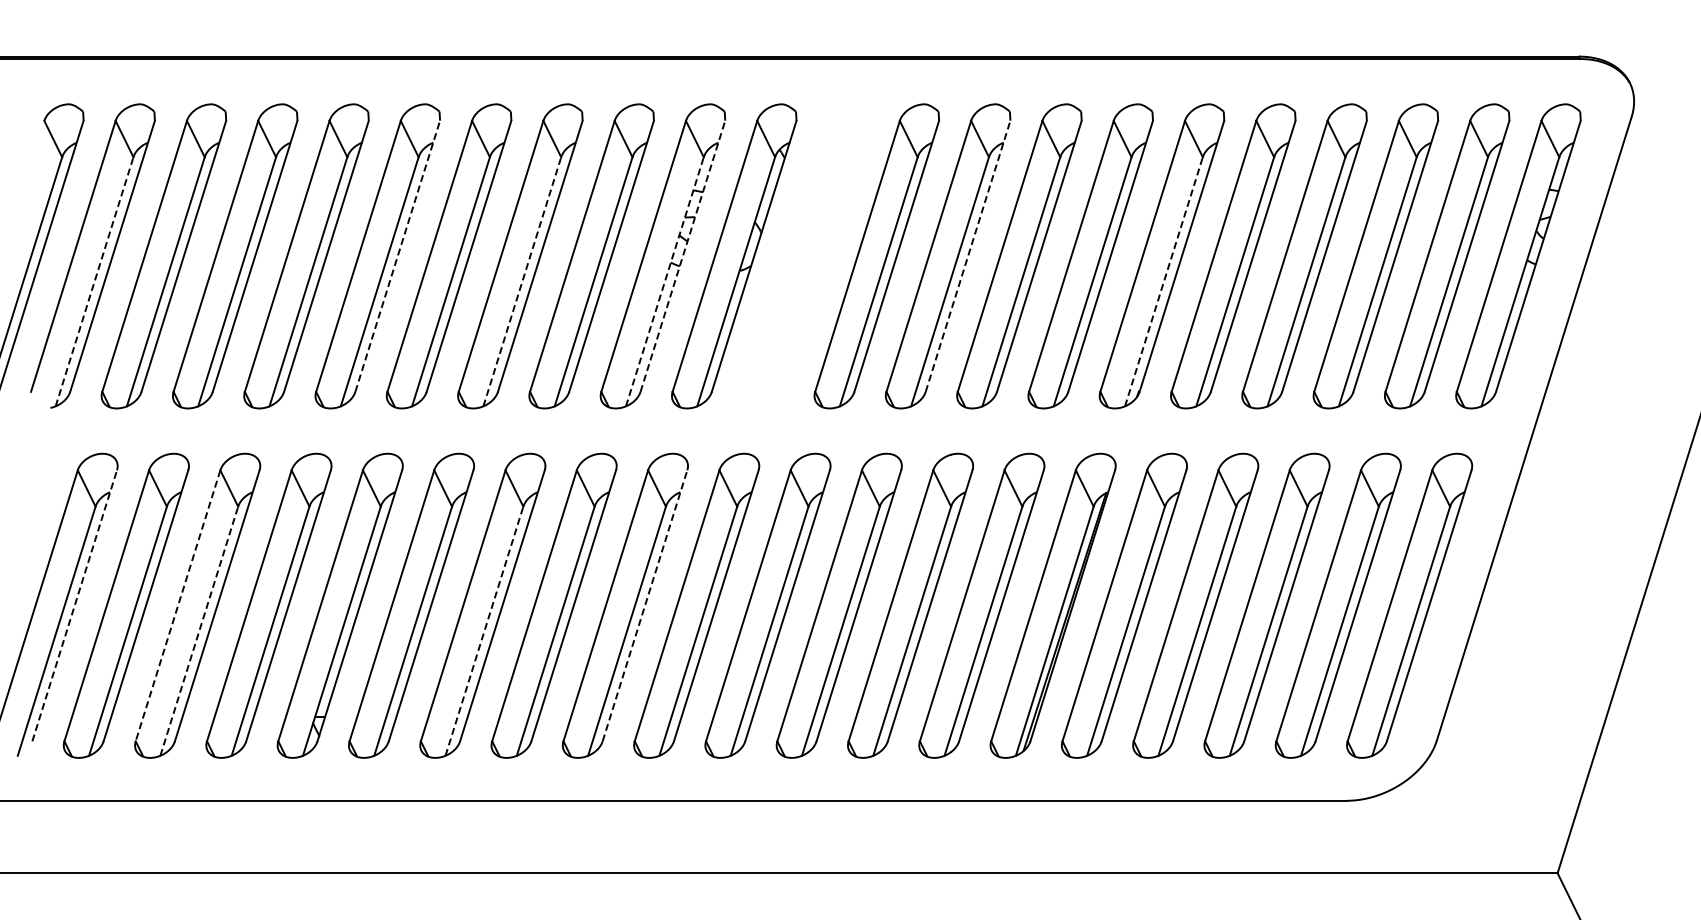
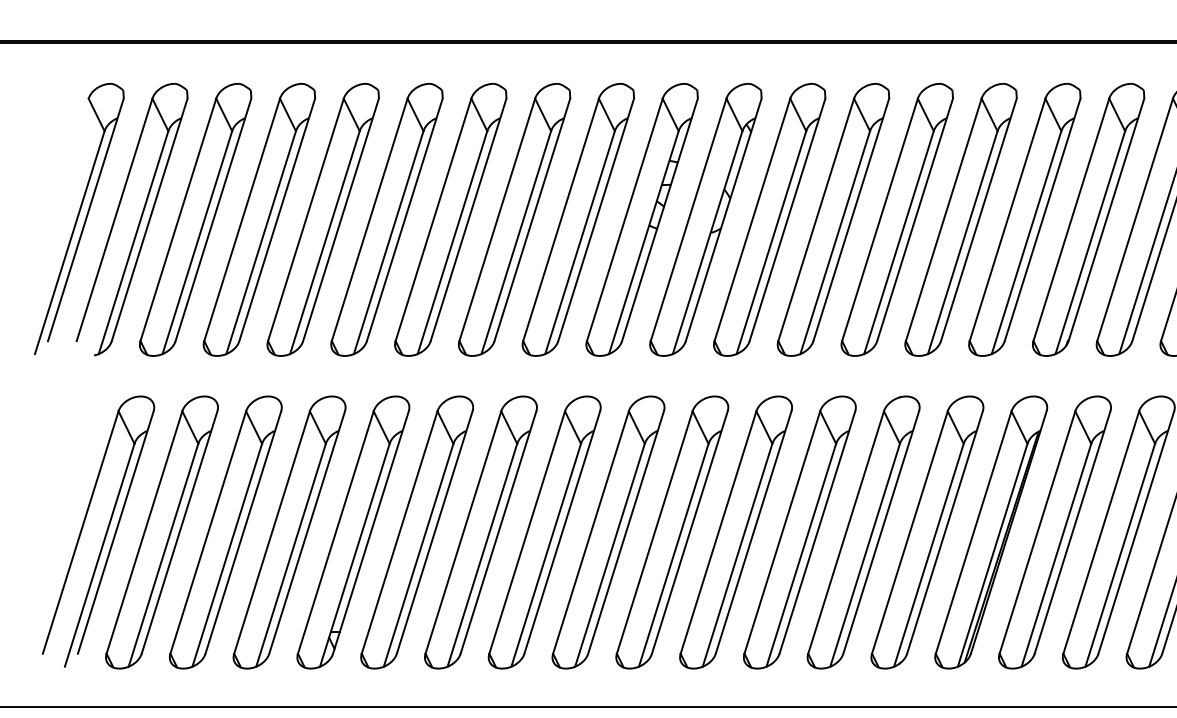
line: (397, 256) -> (404, 219), dashed -> solid
line: (682, 256) -> (659, 219), dashed -> solid
part: (805, 256) -> (769, 219), added
line: (968, 256) -> (915, 219), dashed -> solid
line: (94, 281) -> (133, 242), dashed -> solid
line: (522, 281) -> (516, 242), dashed -> solid
line: (665, 281) -> (644, 242), dashed -> solid
line: (1164, 281) -> (1090, 242), dashed -> solid
line: (74, 605) -> (115, 532), dashed -> solid
line: (178, 605) -> (208, 532), dashed -> solid
line: (645, 605) -> (626, 532), dashed -> solid
line: (199, 630) -> (227, 554), dashed -> solid
line: (484, 630) -> (482, 554), dashed -> solid

